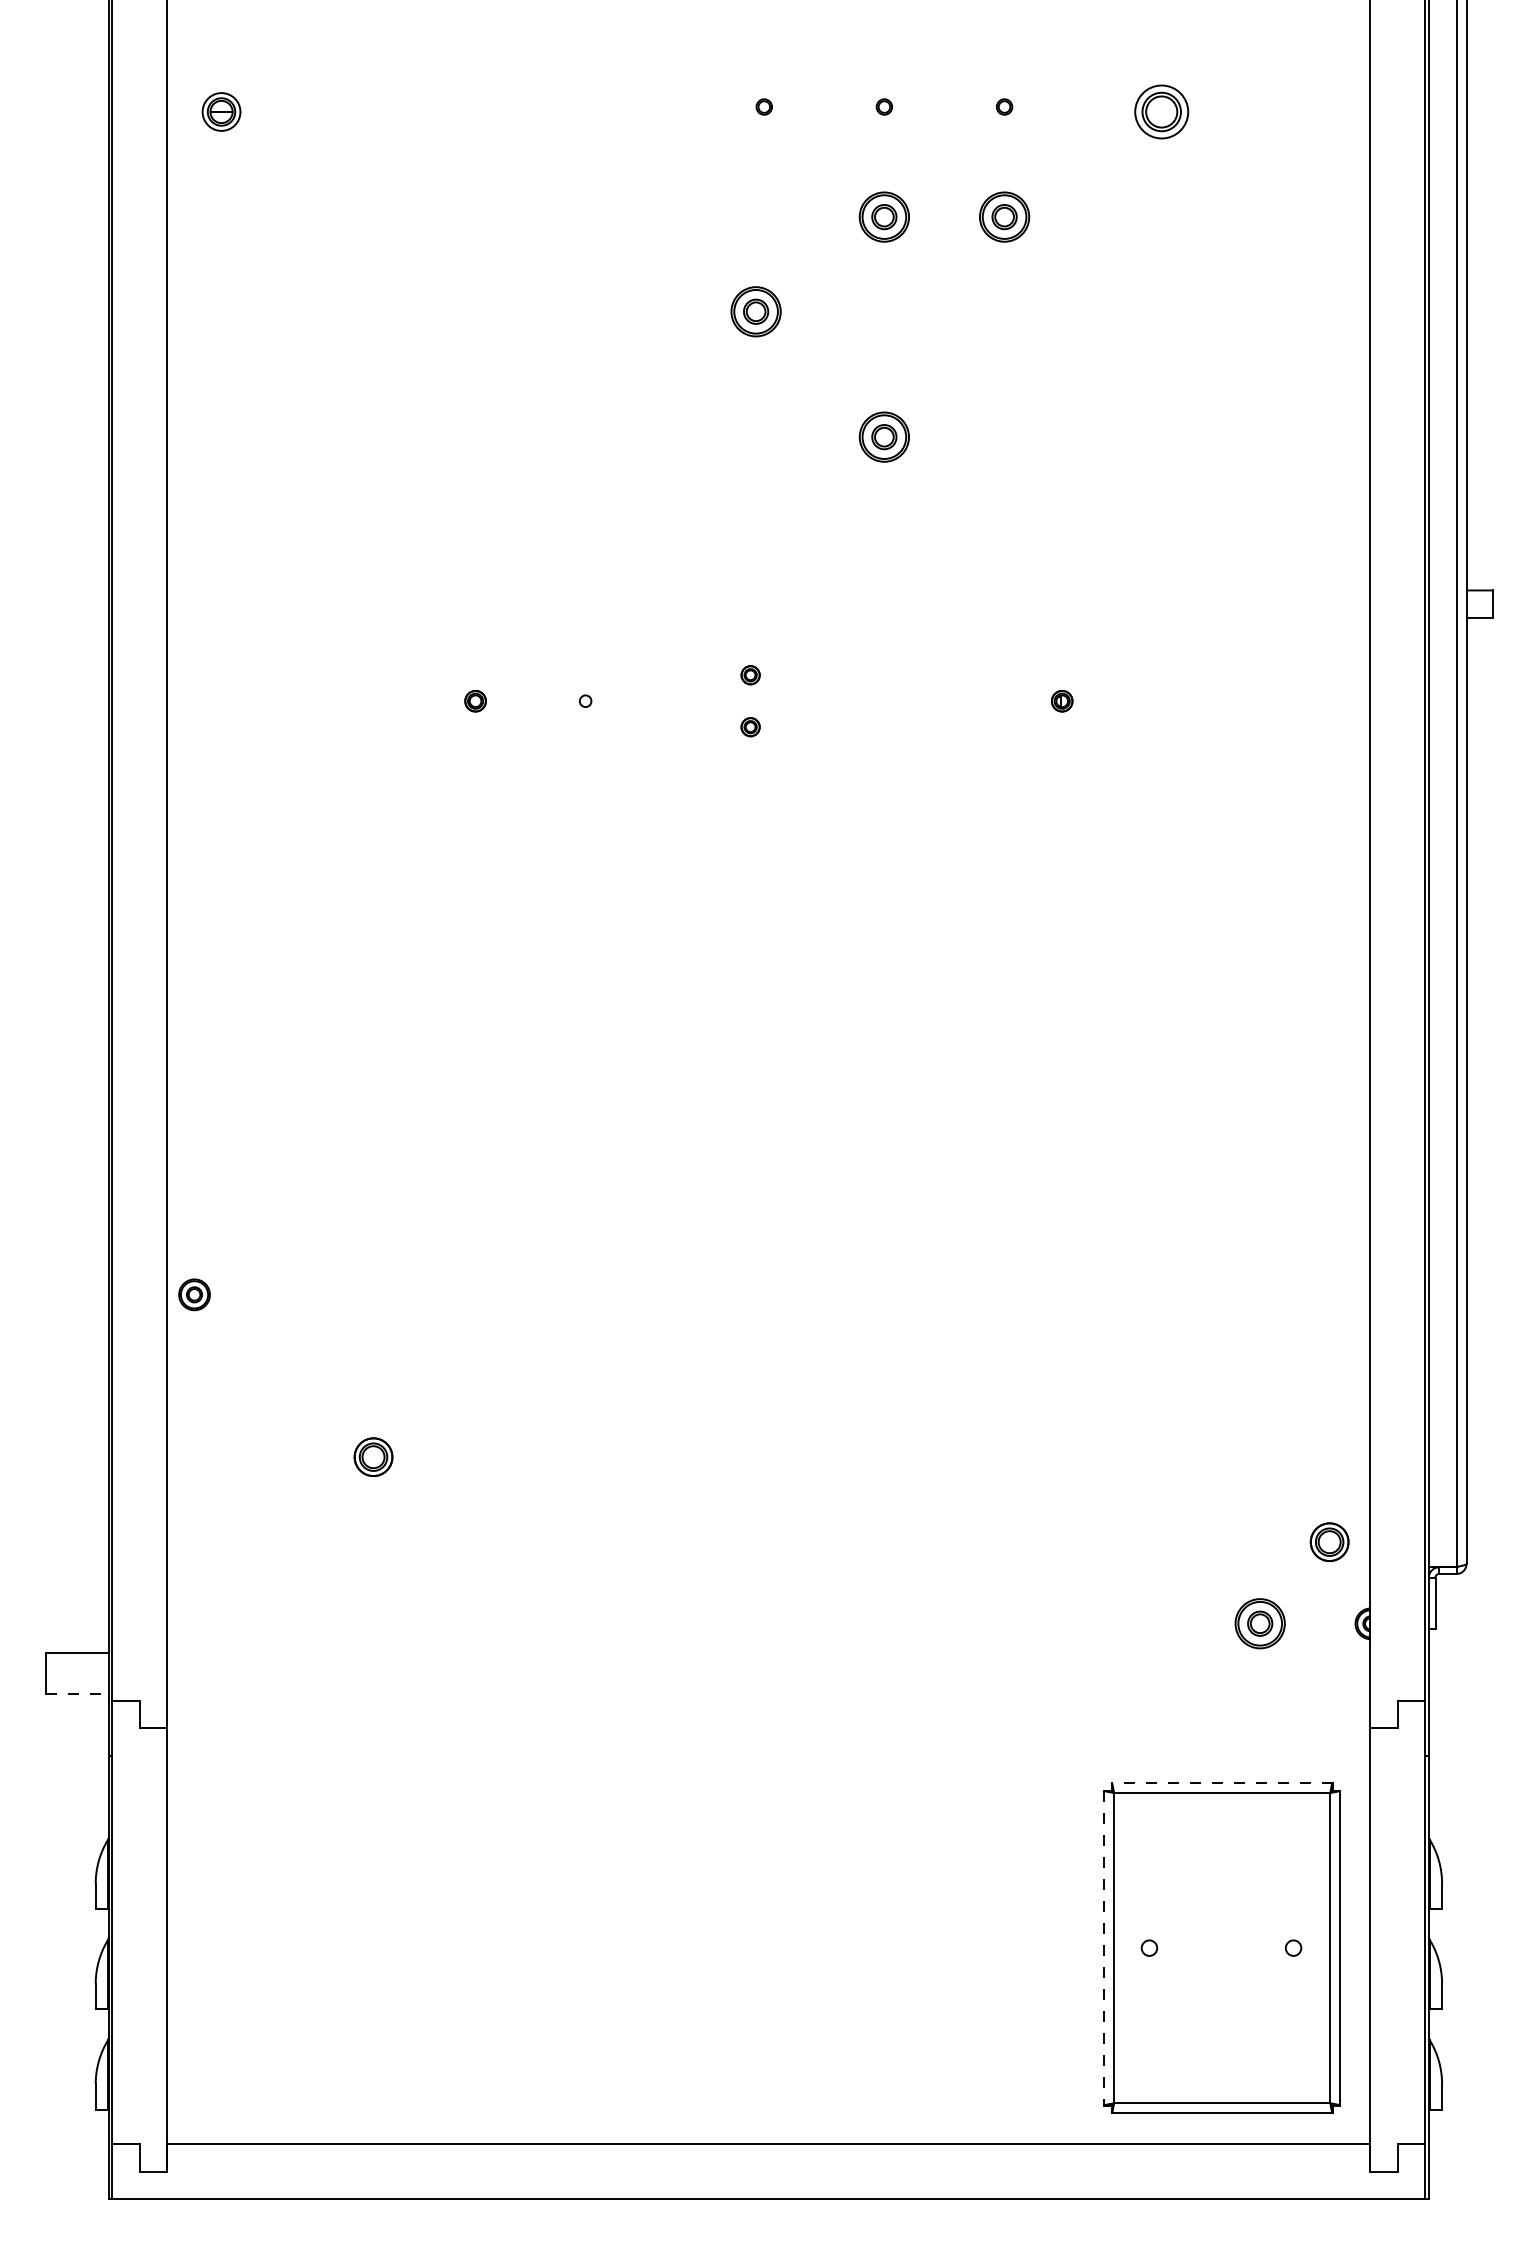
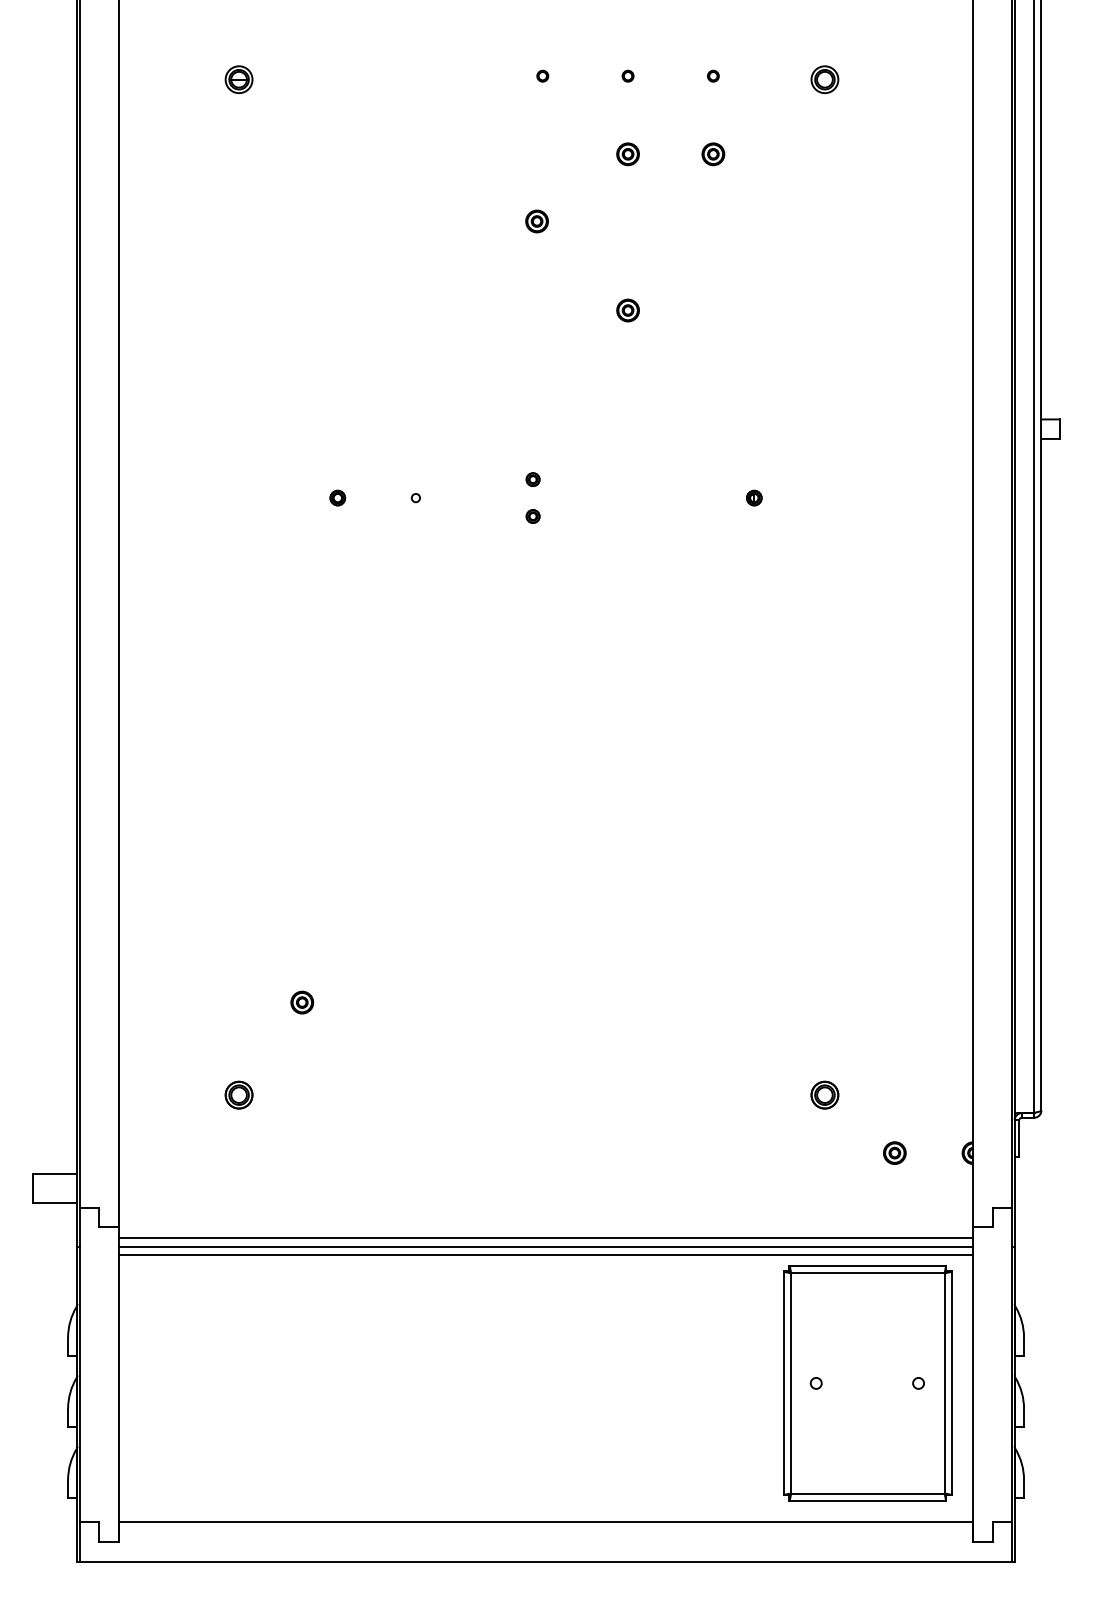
part: (221, 111) -> (239, 79), moved
part: (1161, 111) -> (824, 79), size x0.71
part: (884, 216) -> (628, 153), size x0.62
part: (1004, 216) -> (713, 153), size x0.62
part: (756, 311) -> (537, 221), size x0.62
part: (884, 436) -> (628, 310), size x0.62
part: (194, 1294) -> (302, 1002), moved
part: (373, 1456) -> (239, 1094), moved
part: (1329, 1541) -> (824, 1094), moved
part: (1259, 1623) -> (894, 1152), size x0.62
line: (78, 1694) -> (55, 1203), dashed -> solid
line: (768, 1743) -> (545, 1238), added
line: (768, 1755) -> (545, 1246), added
line: (768, 1767) -> (545, 1255), added
line: (1222, 1783) -> (868, 1266), dashed -> solid
line: (1104, 1948) -> (784, 1383), dashed -> solid

